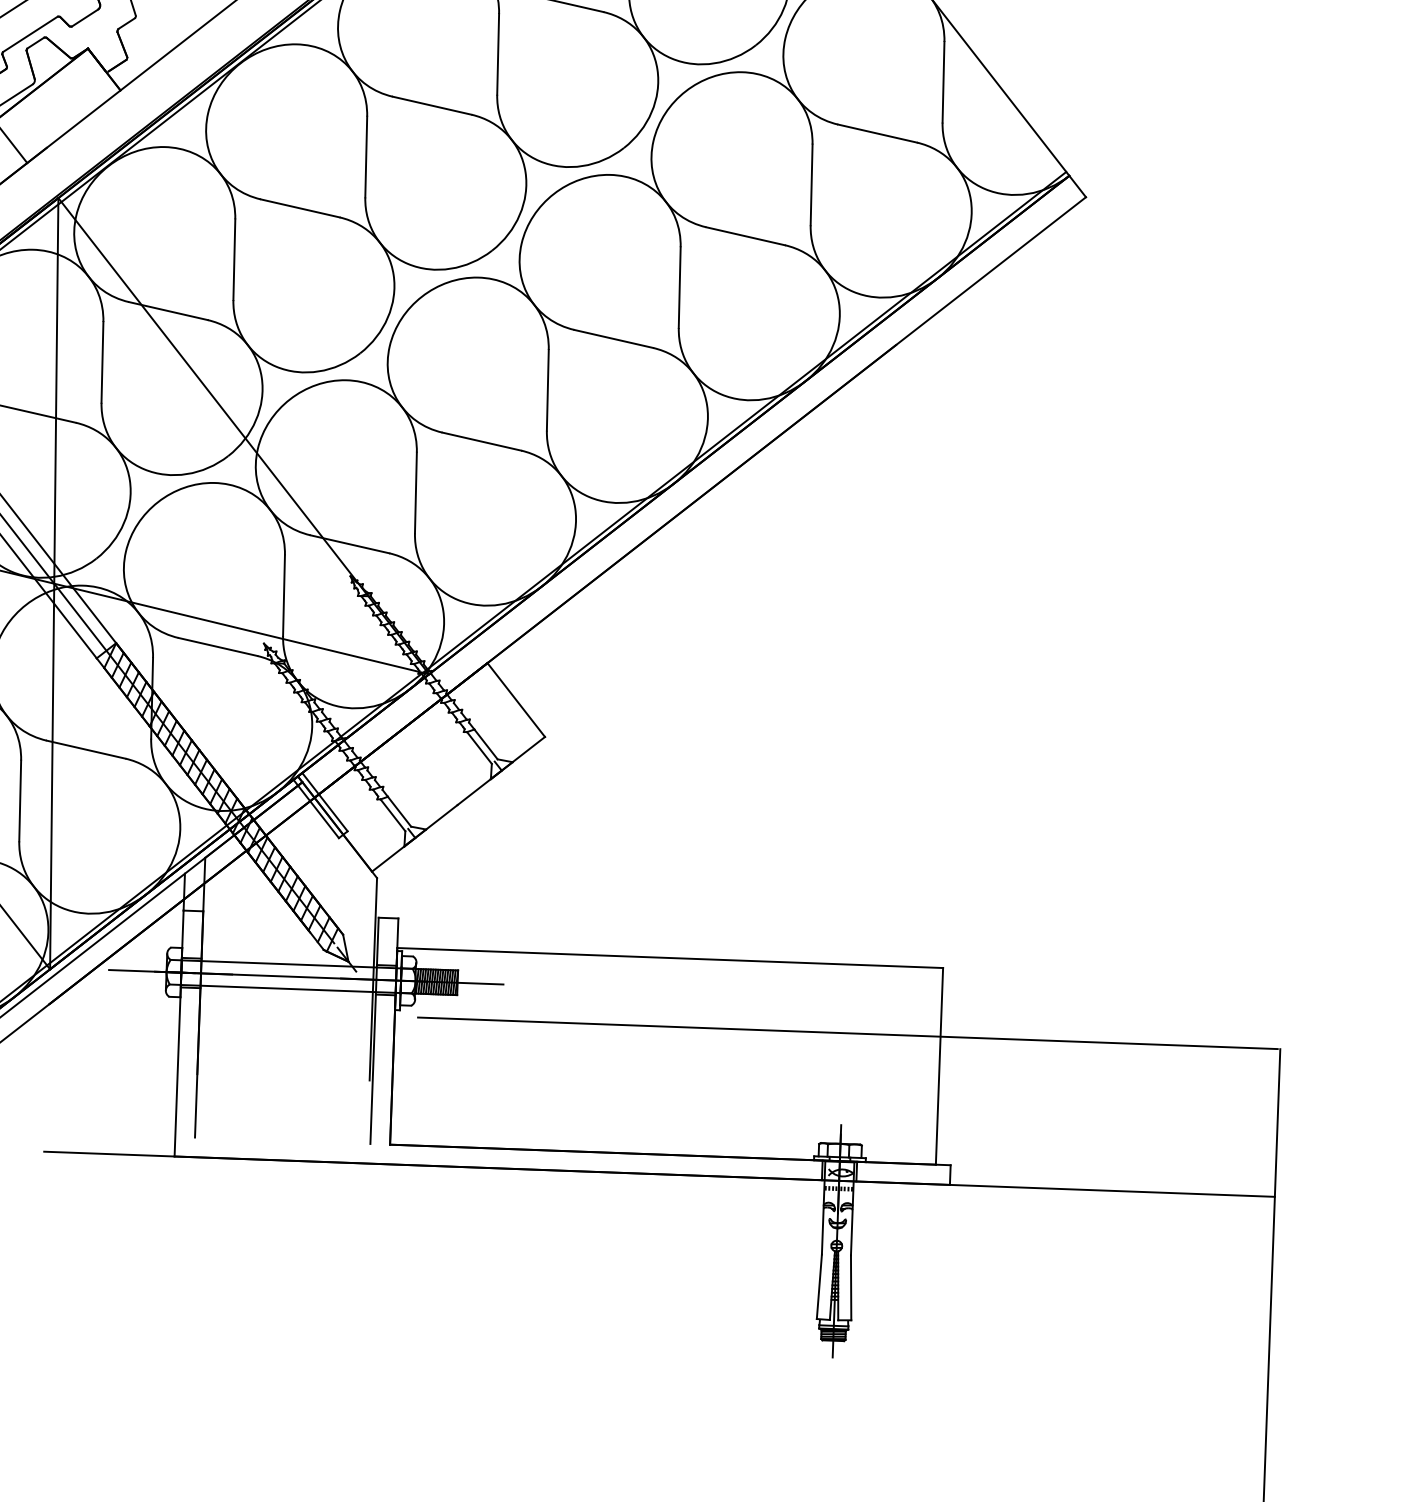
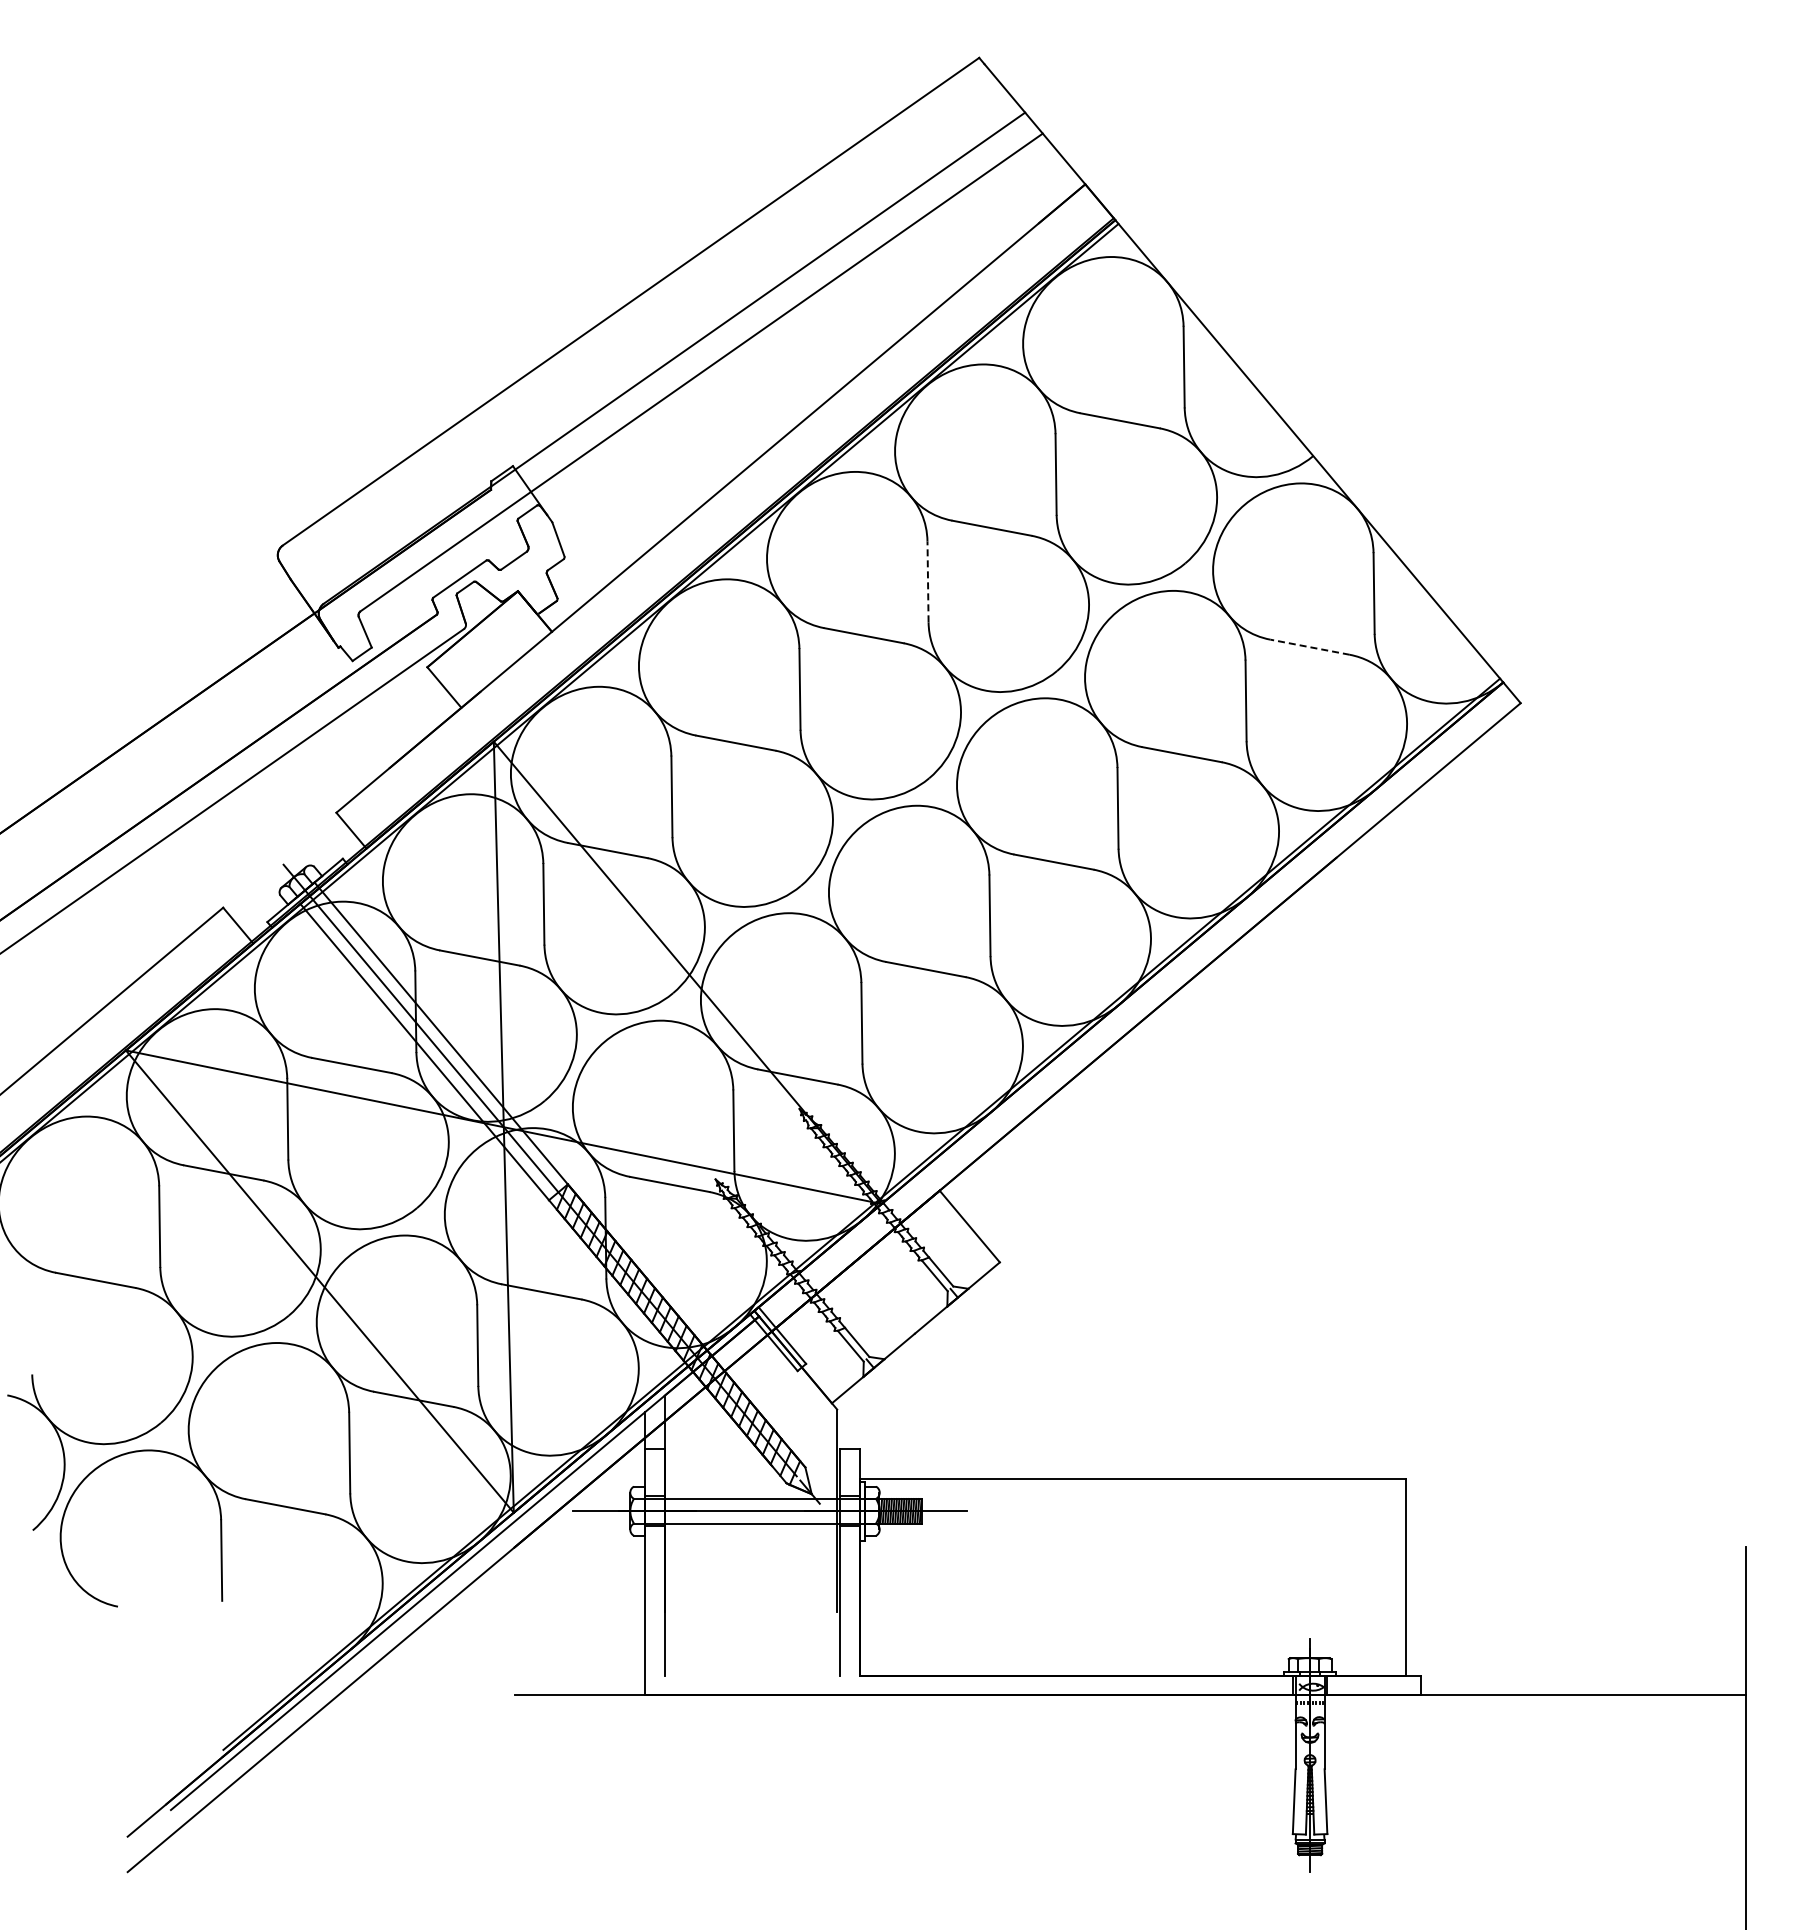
line: (498, 53) -> (928, 581), solid -> dashed
line: (876, 133) -> (1309, 647), solid -> dashed
line: (847, 1033) -> (1313, 1547), removed

